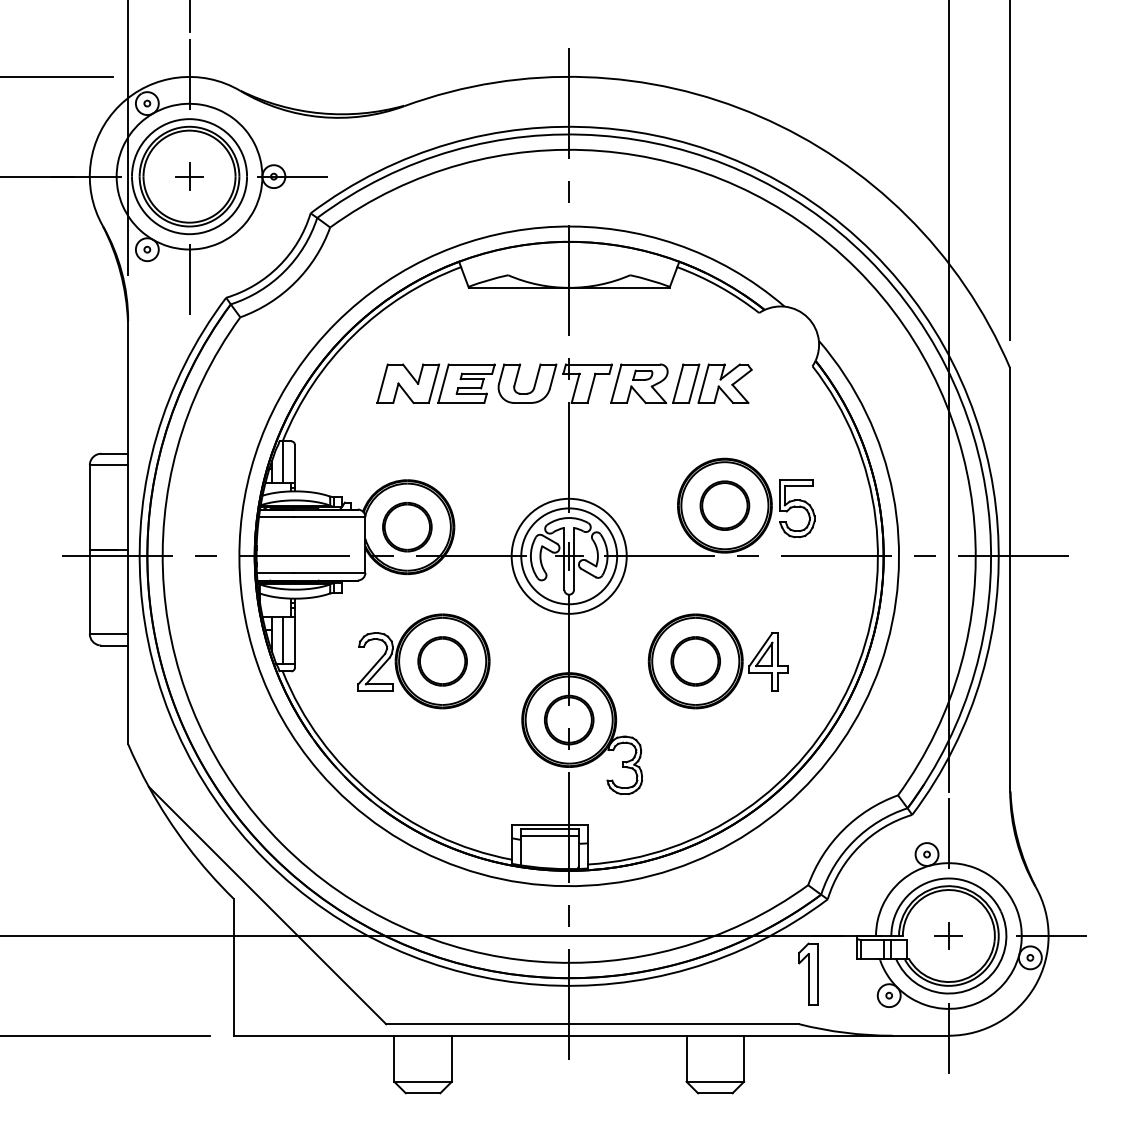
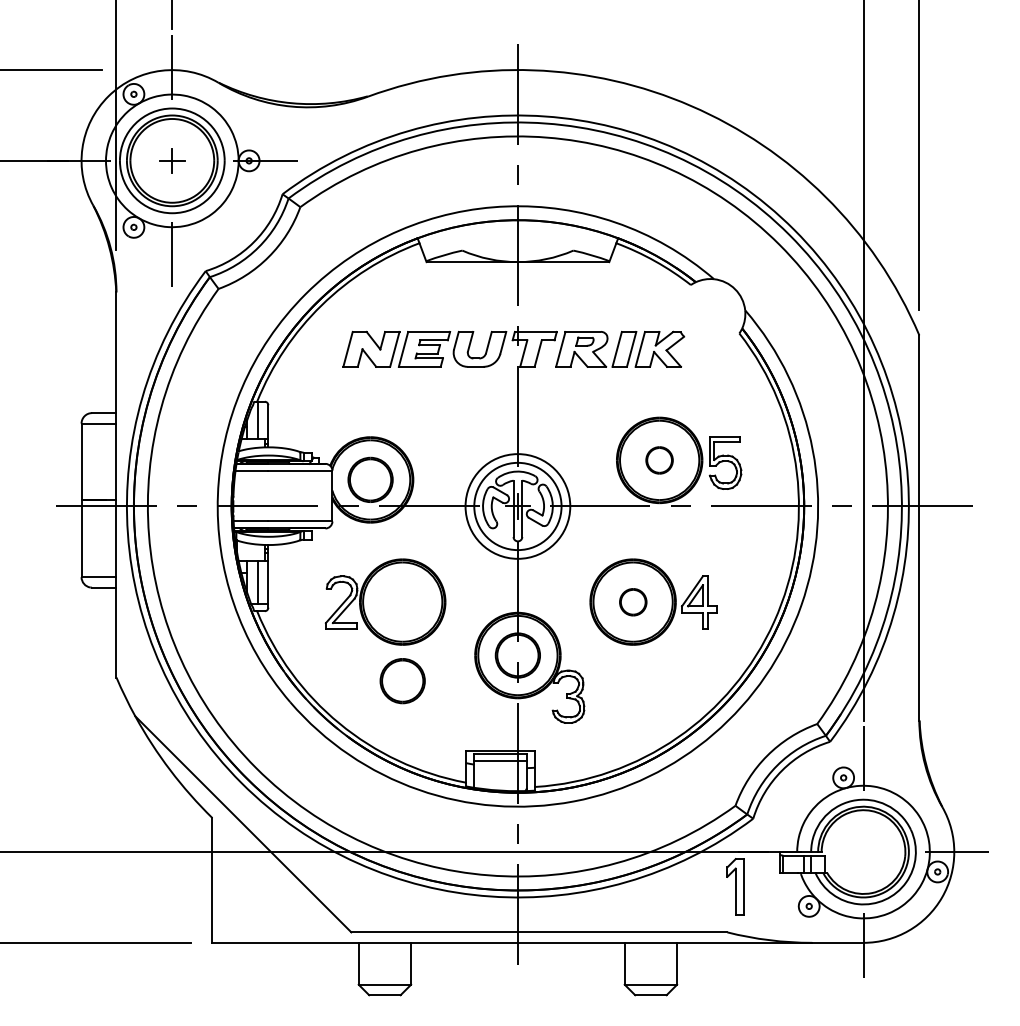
part: (724, 505) -> (659, 460), size x0.6
part: (442, 661) -> (402, 681), moved
part: (696, 661) -> (633, 602), size x0.6
part: (948, 935) -> (863, 851), removed

